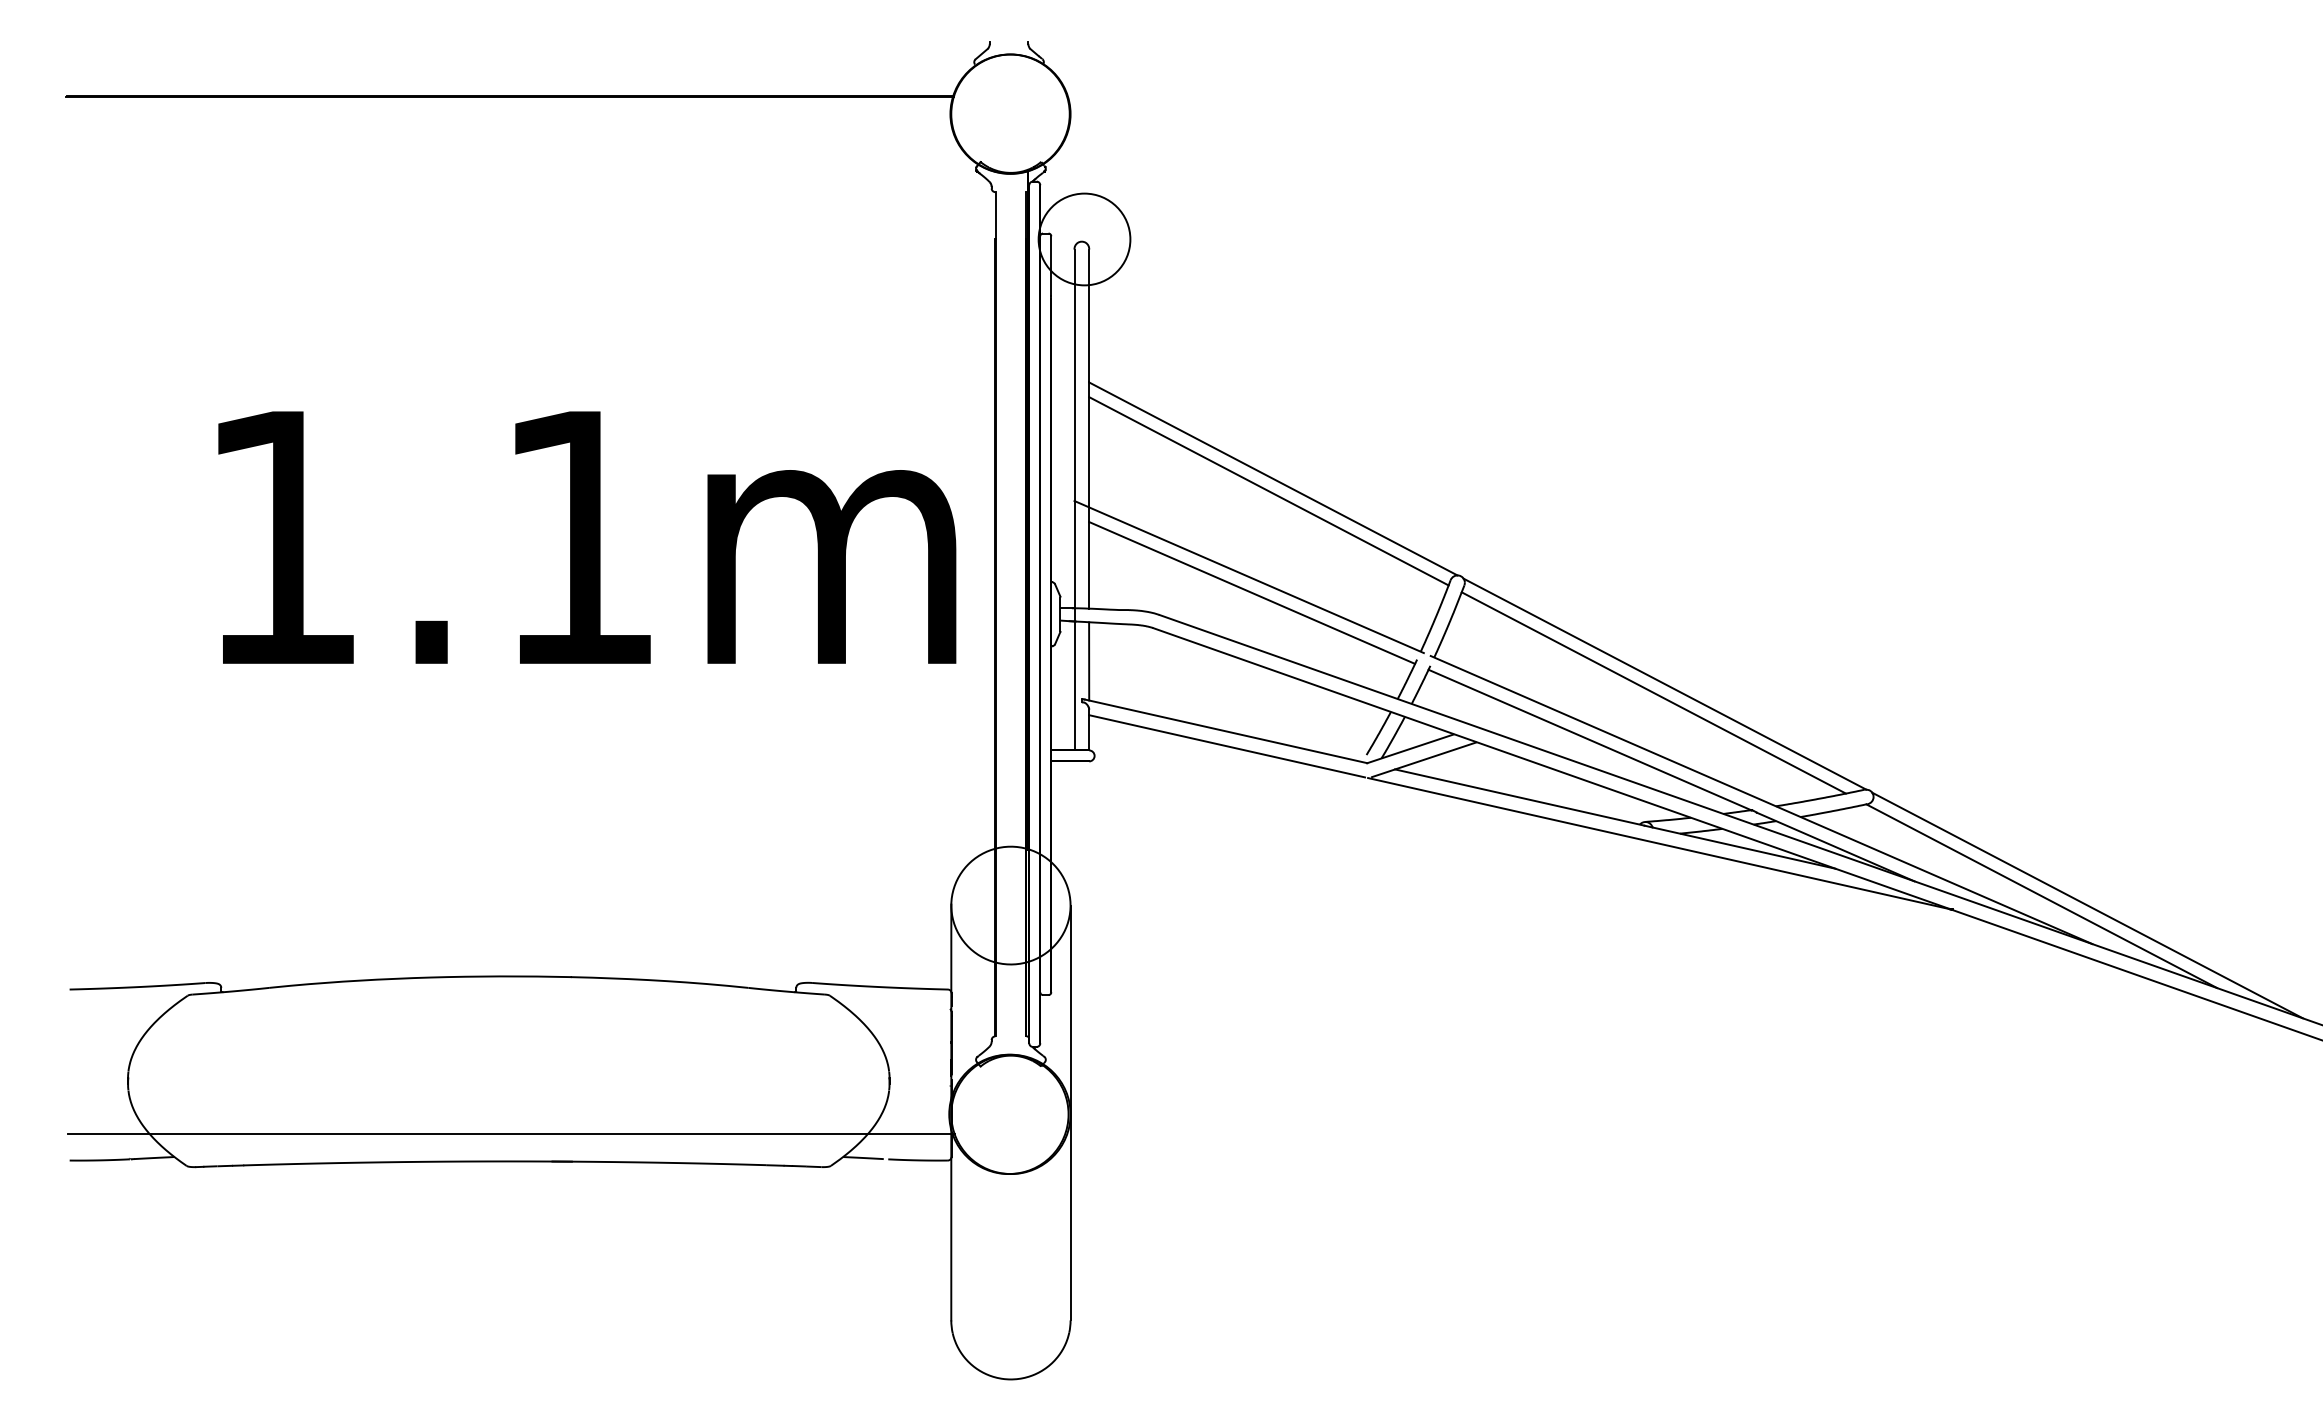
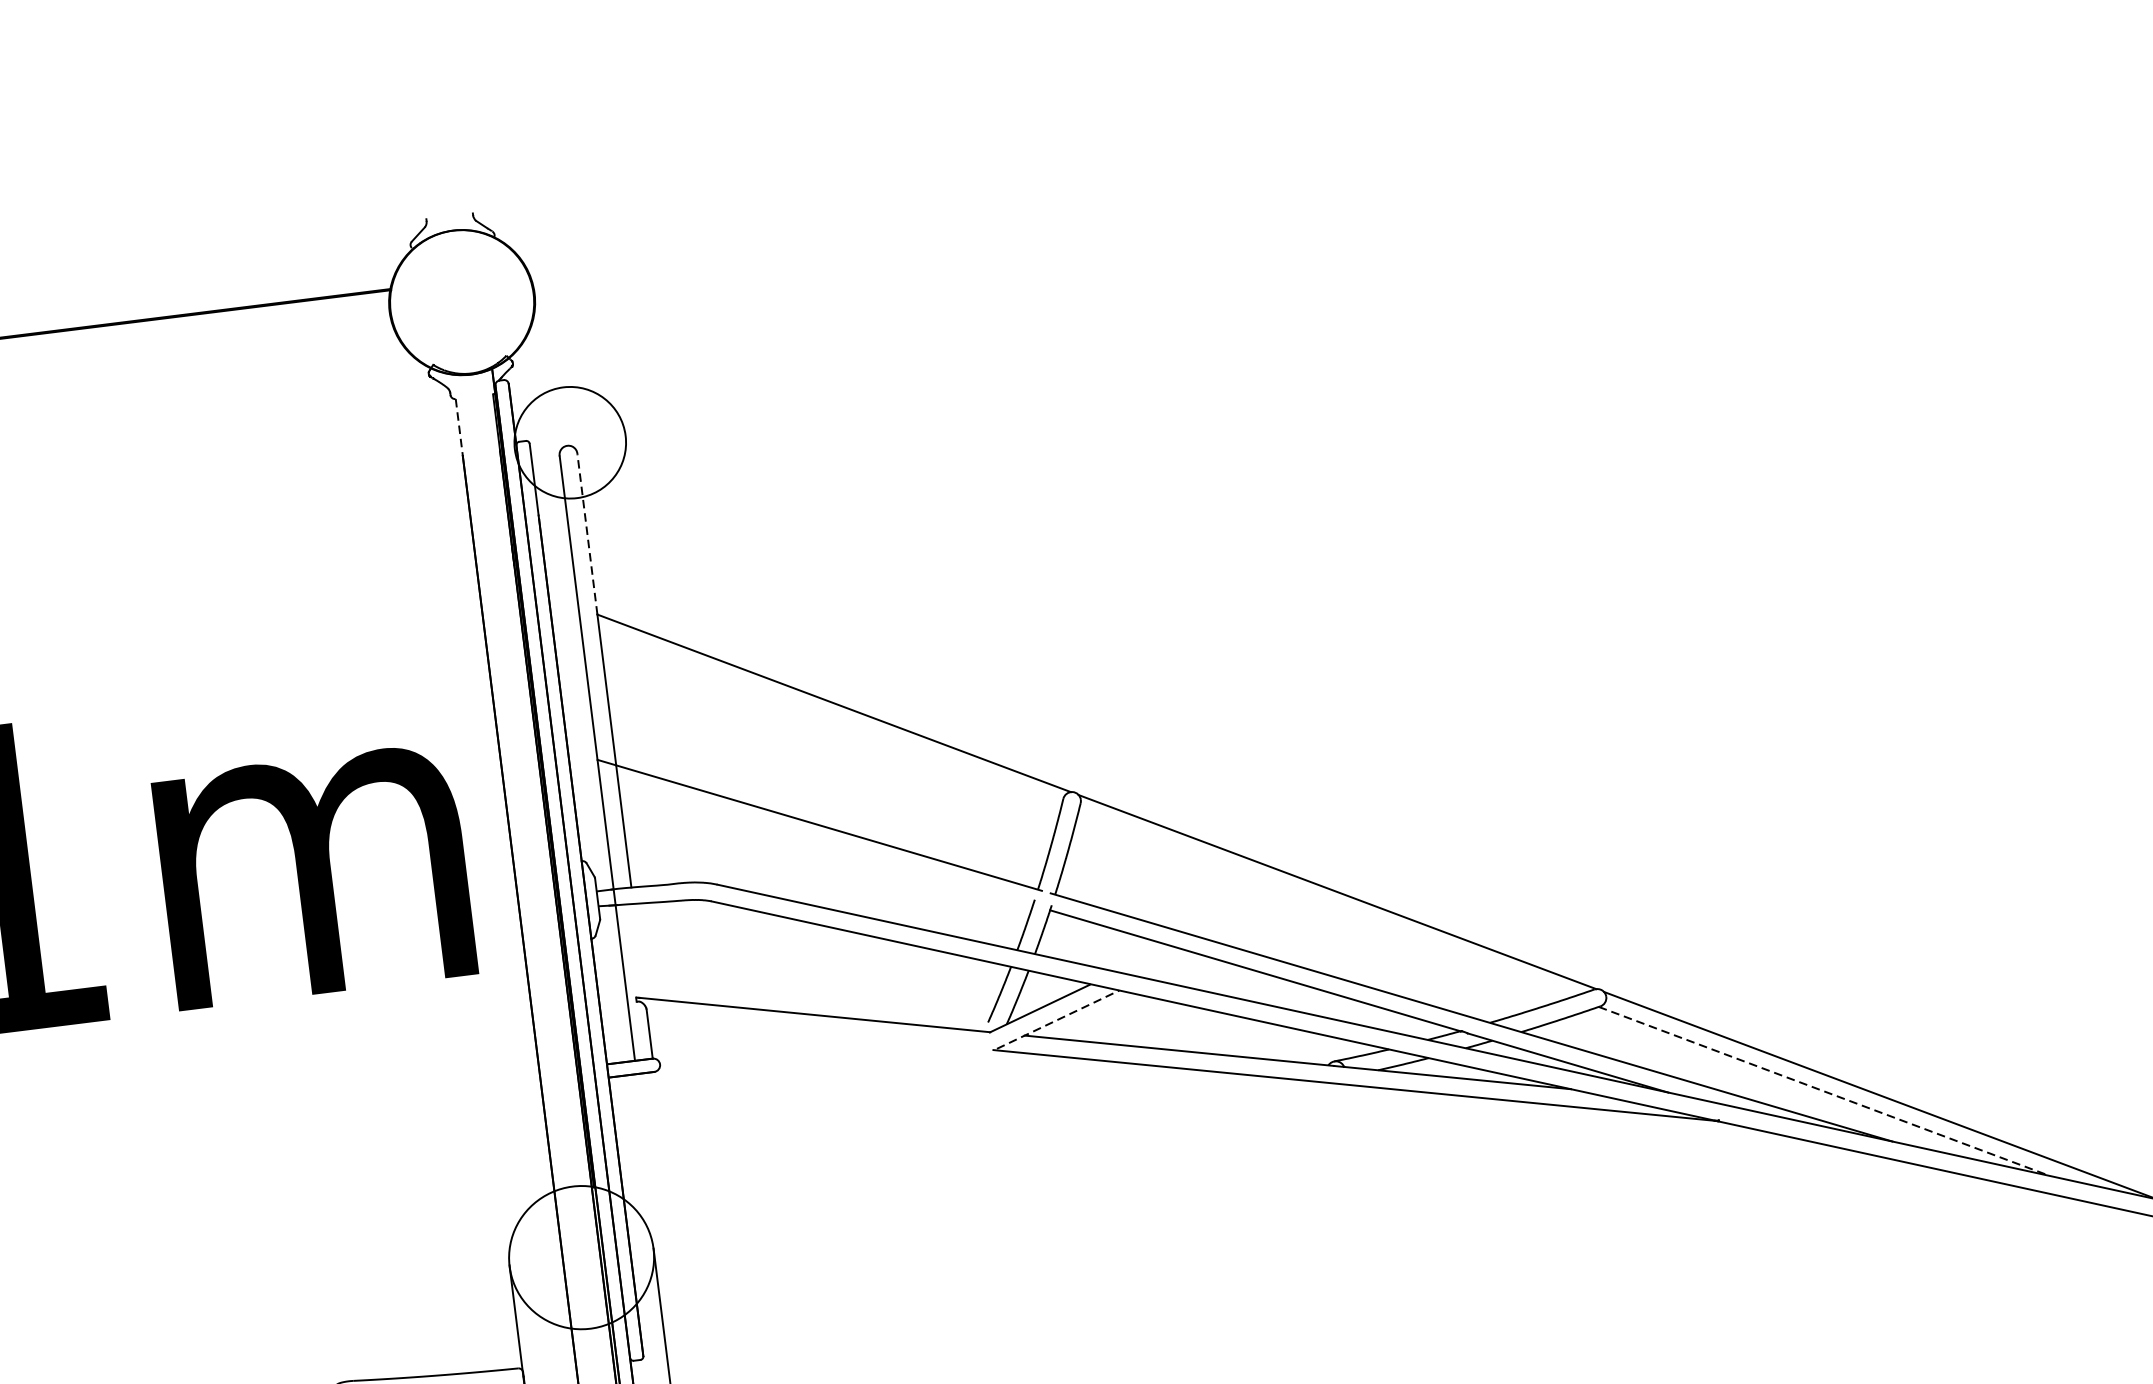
line: (995, 215) -> (459, 427), solid -> dashed
line: (1089, 315) -> (587, 533), solid -> dashed
line: (1268, 491) -> (830, 719), removed
line: (1252, 592) -> (826, 843), removed
line: (1089, 661) -> (639, 951), removed
line: (1653, 692) -> (1325, 903), removed
line: (1227, 746) -> (819, 1033), removed
line: (1424, 759) -> (1058, 1019), solid -> dashed
line: (2041, 896) -> (1823, 1091), solid -> dashed

